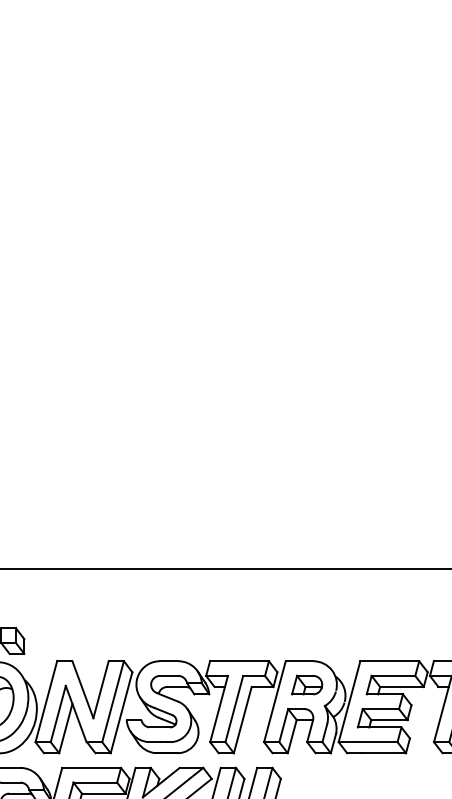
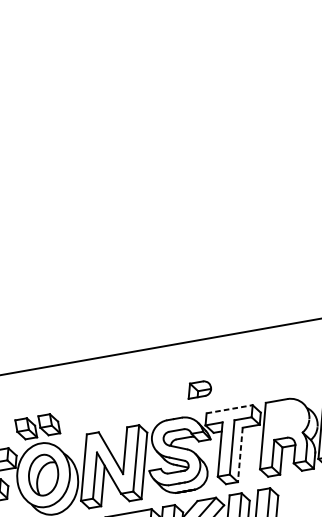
line: (240, 661) -> (230, 409), solid -> dashed
part: (307, 684) -> (199, 388), moved
line: (242, 720) -> (240, 455), solid -> dashed

